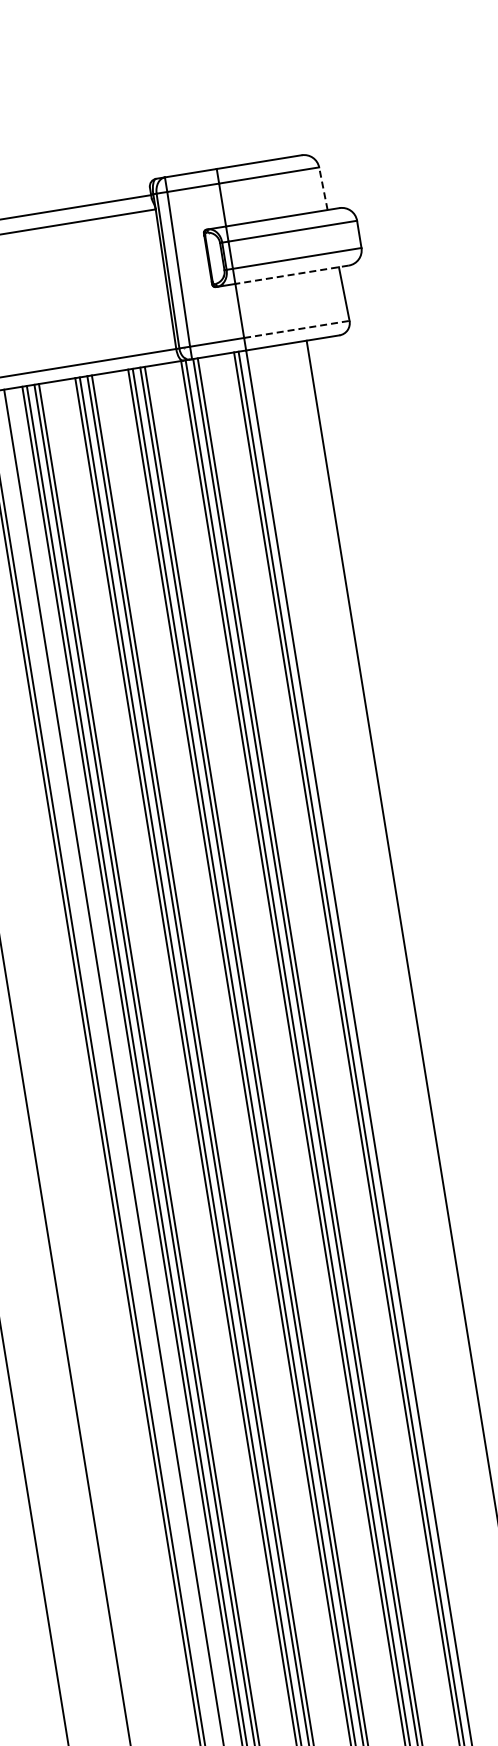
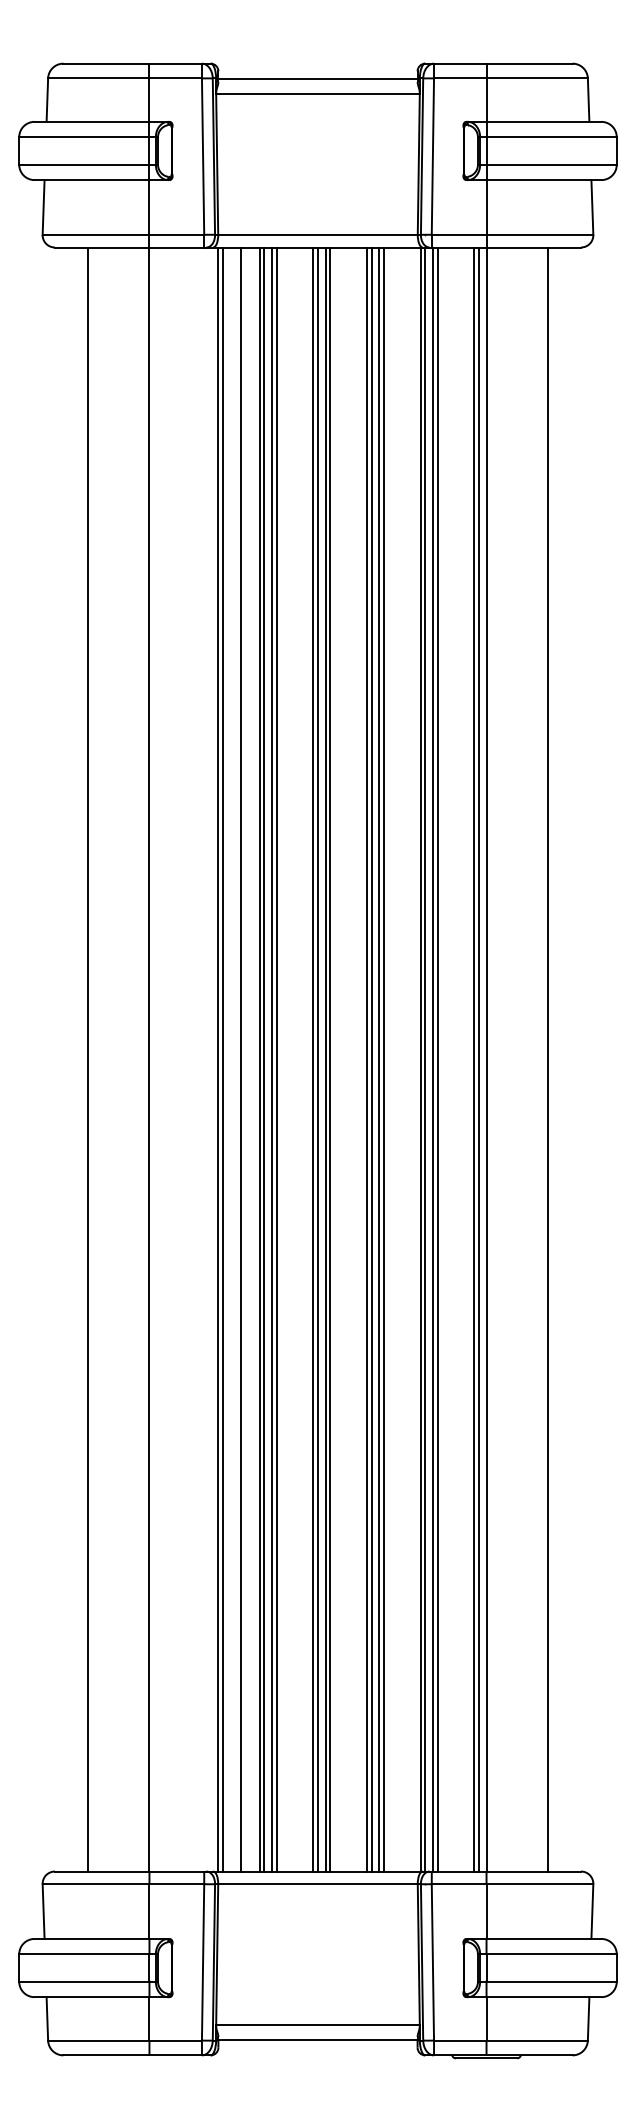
line: (323, 189) -> (588, 100), dashed -> solid
line: (291, 275) -> (543, 180), dashed -> solid
line: (297, 329) -> (540, 234), dashed -> solid

